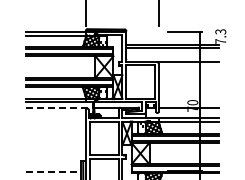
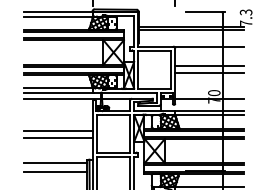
line: (188, 78) -> (209, 65), added
line: (188, 85) -> (209, 73), added
line: (59, 107) -> (62, 98), dashed -> solid
line: (56, 135) -> (59, 130), added
line: (56, 141) -> (59, 137), added
line: (53, 164) -> (55, 163), added
line: (53, 172) -> (55, 172), dashed -> solid

